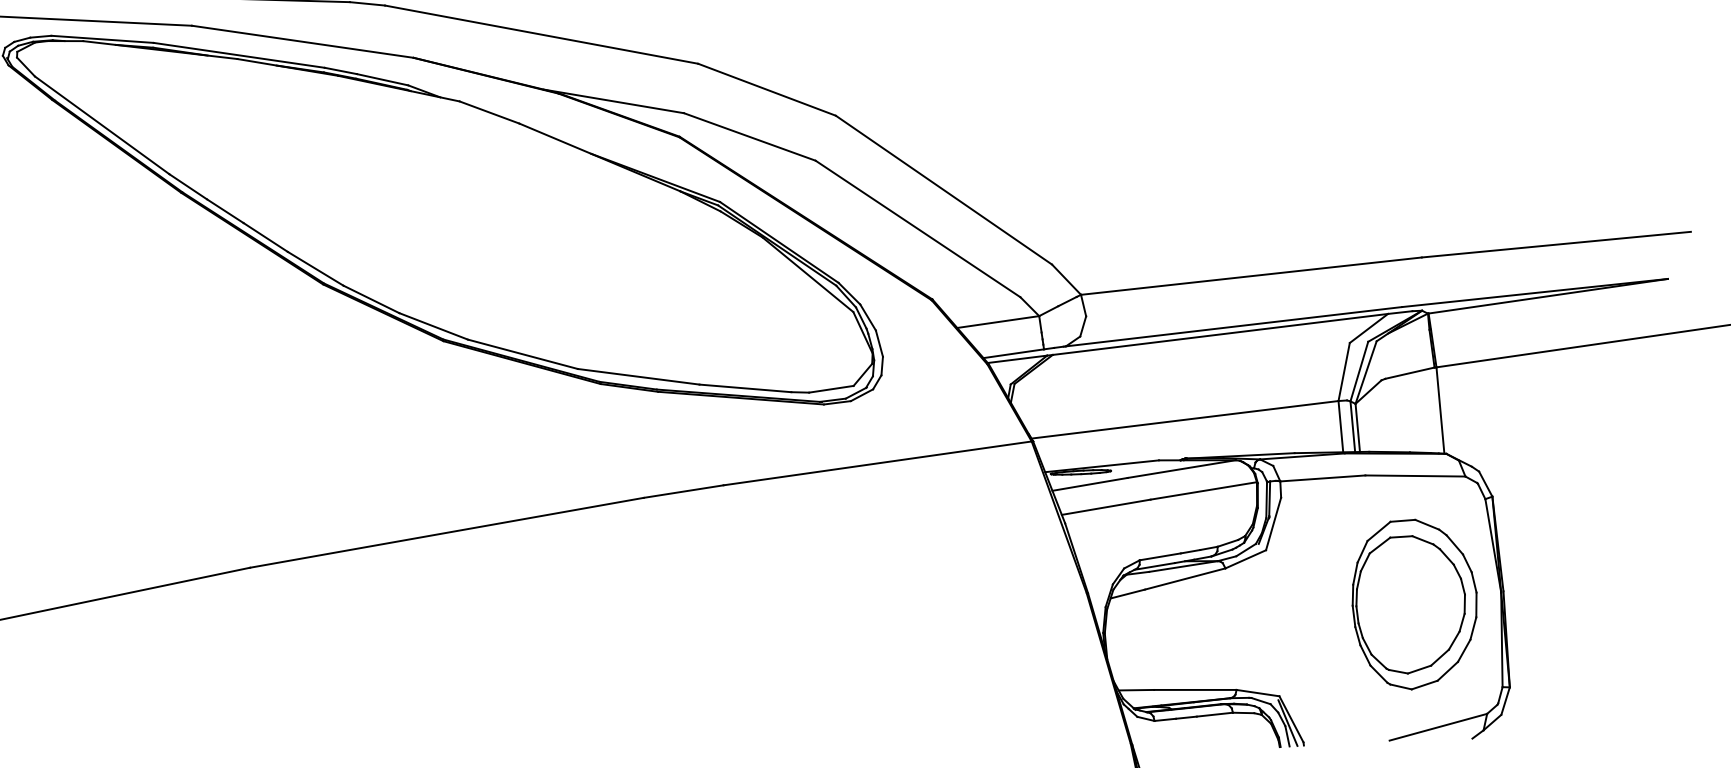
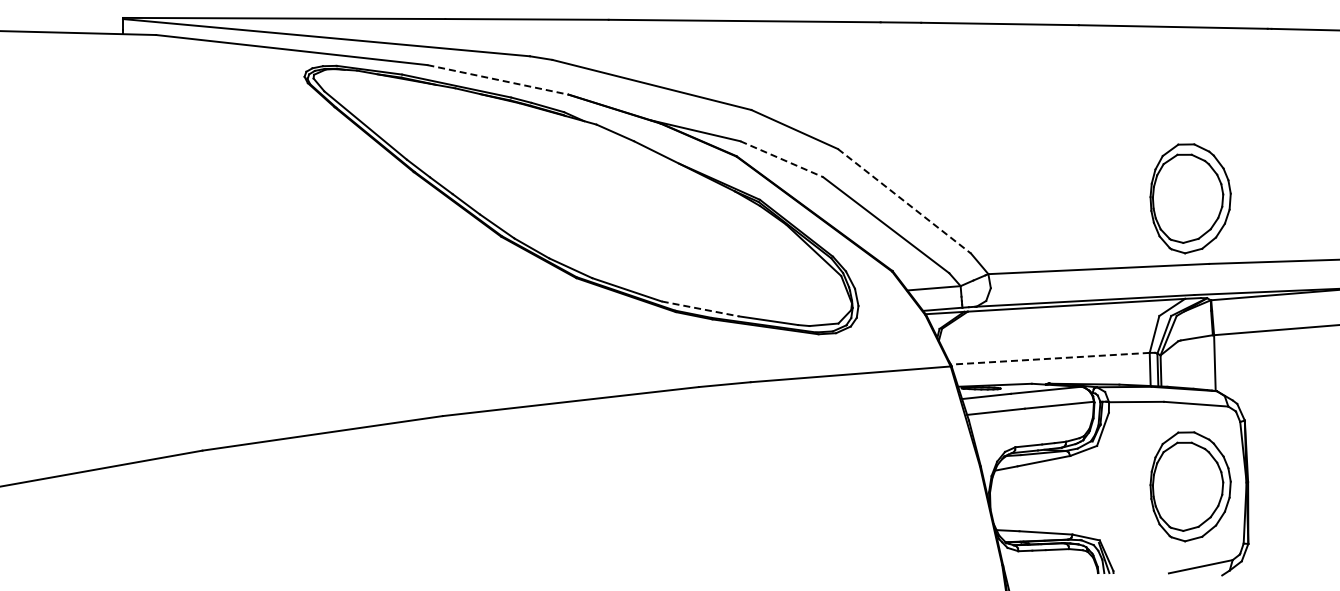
line: (303, 42) -> (498, 80), solid -> dashed
line: (751, 137) -> (782, 159), solid -> dashed
part: (1386, 158) -> (1190, 198), added
line: (944, 190) -> (904, 201), solid -> dashed
line: (638, 376) -> (700, 308), solid -> dashed
line: (1185, 419) -> (1050, 358), solid -> dashed

